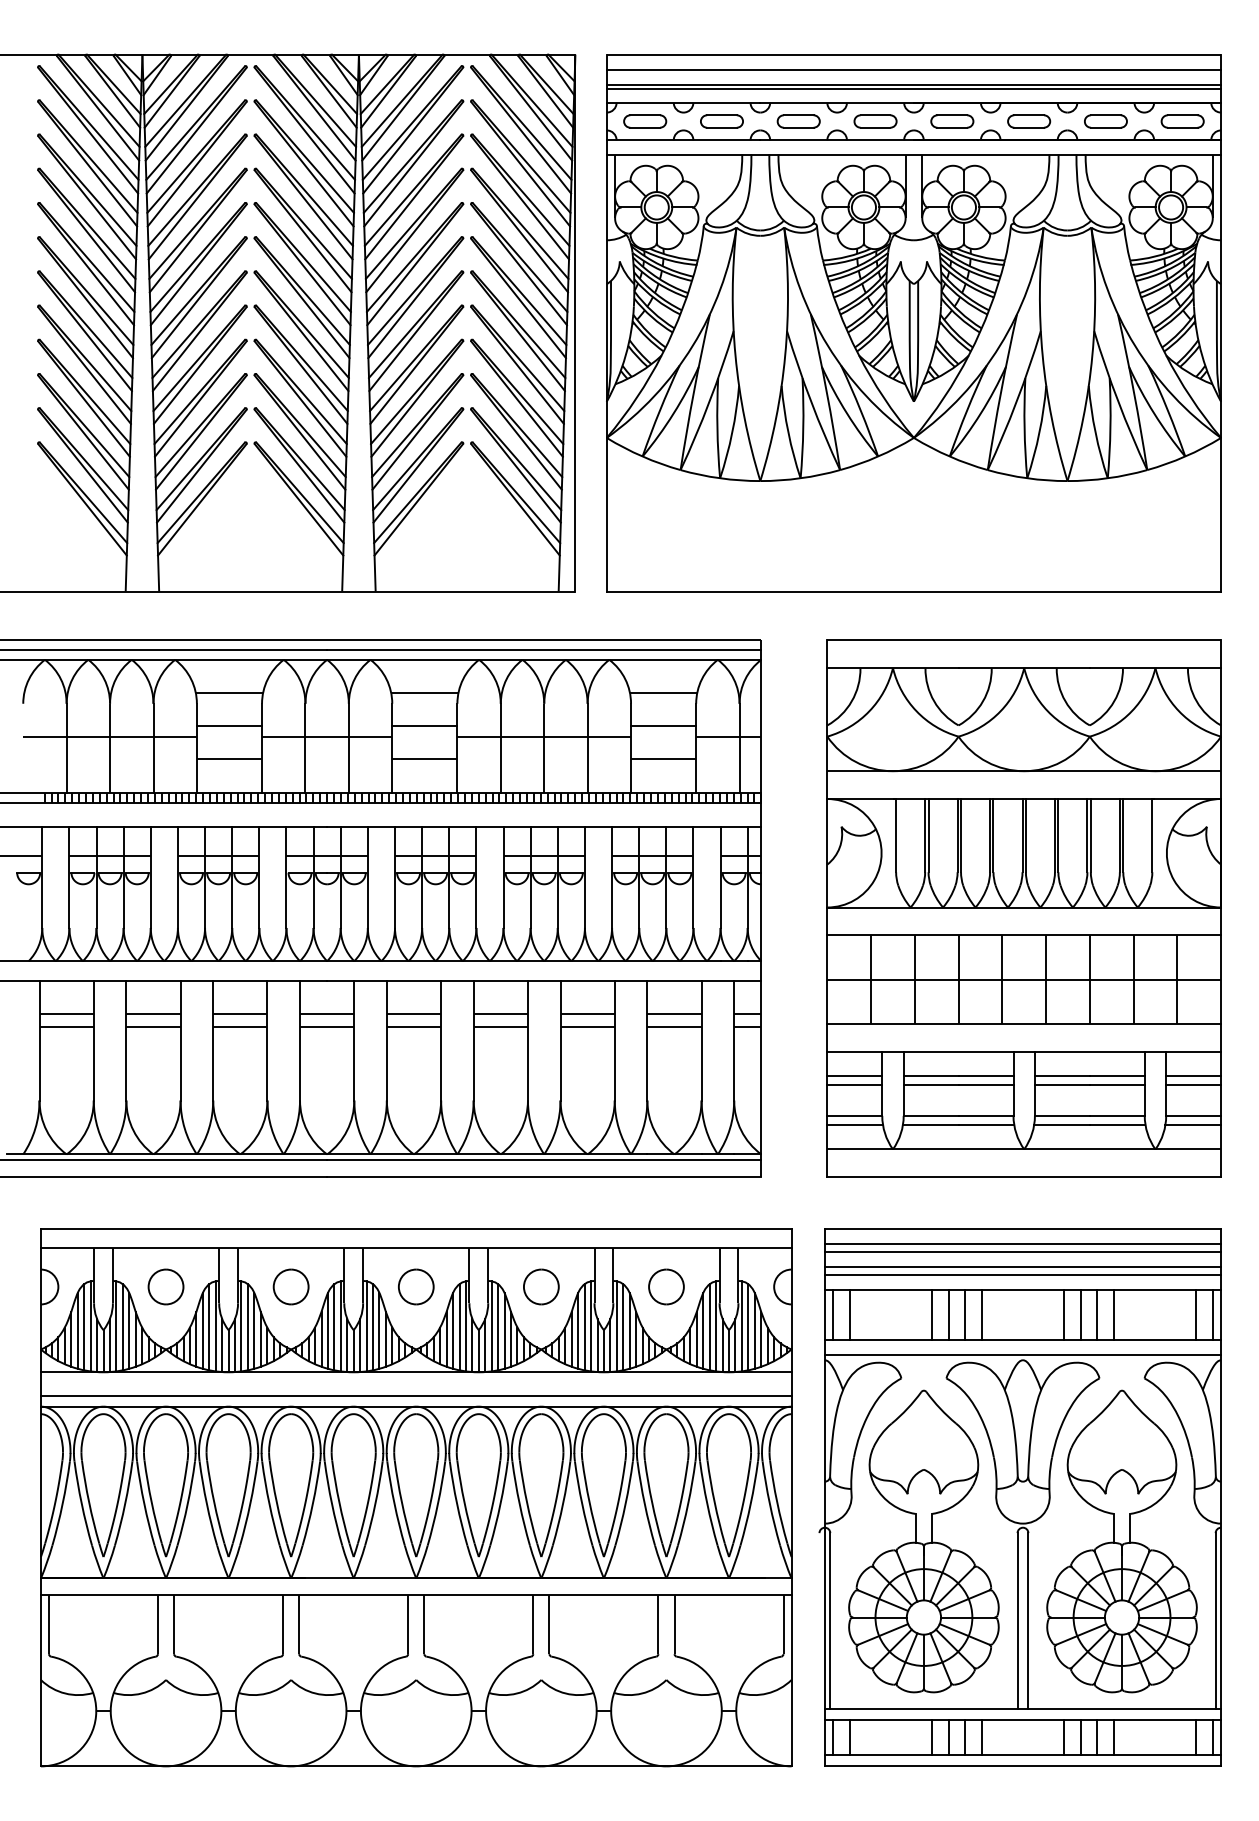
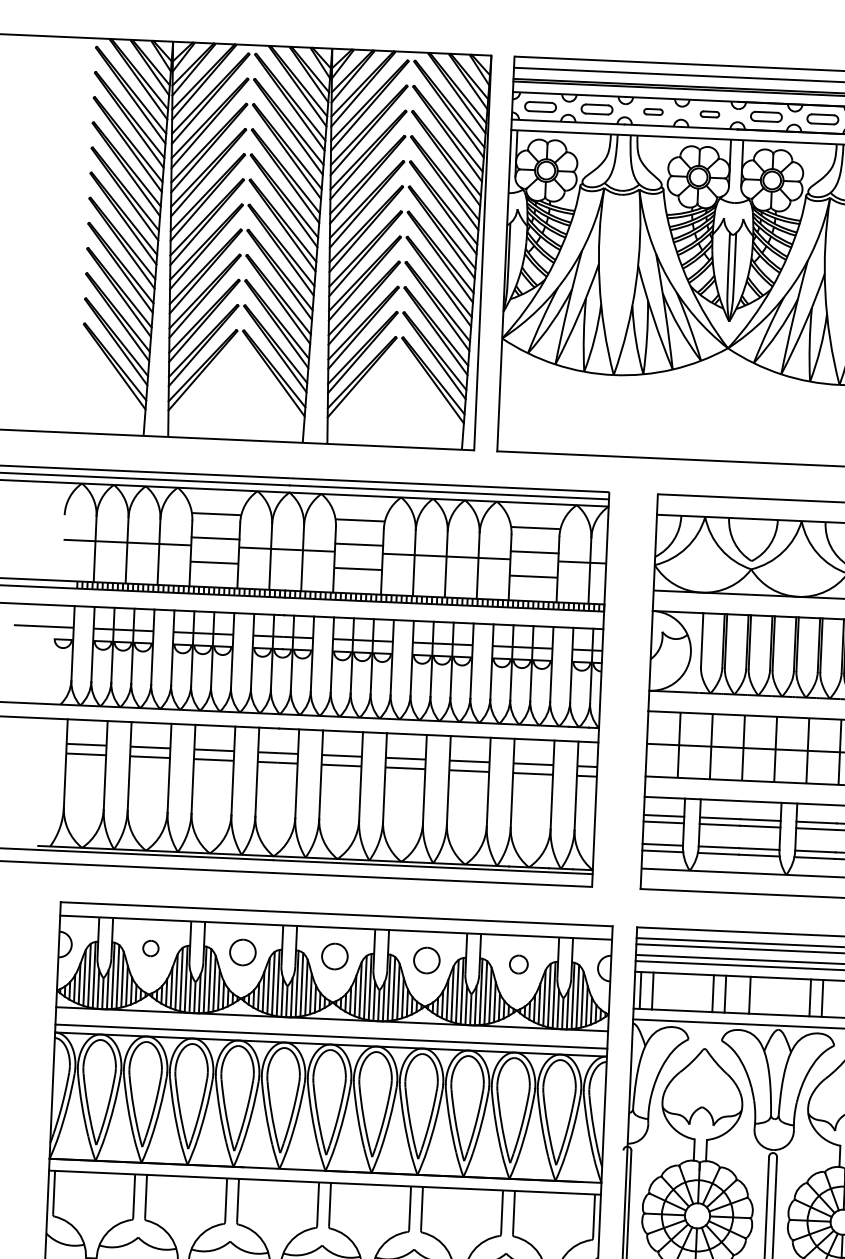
part: (798, 121) -> (653, 111), size x0.6
part: (875, 121) -> (709, 114), size x0.6
part: (165, 1286) -> (150, 948), size x0.6
part: (666, 1286) -> (518, 964), size x0.7
line: (965, 1314) -> (737, 994), removed
line: (1097, 1314) -> (834, 998), removed

